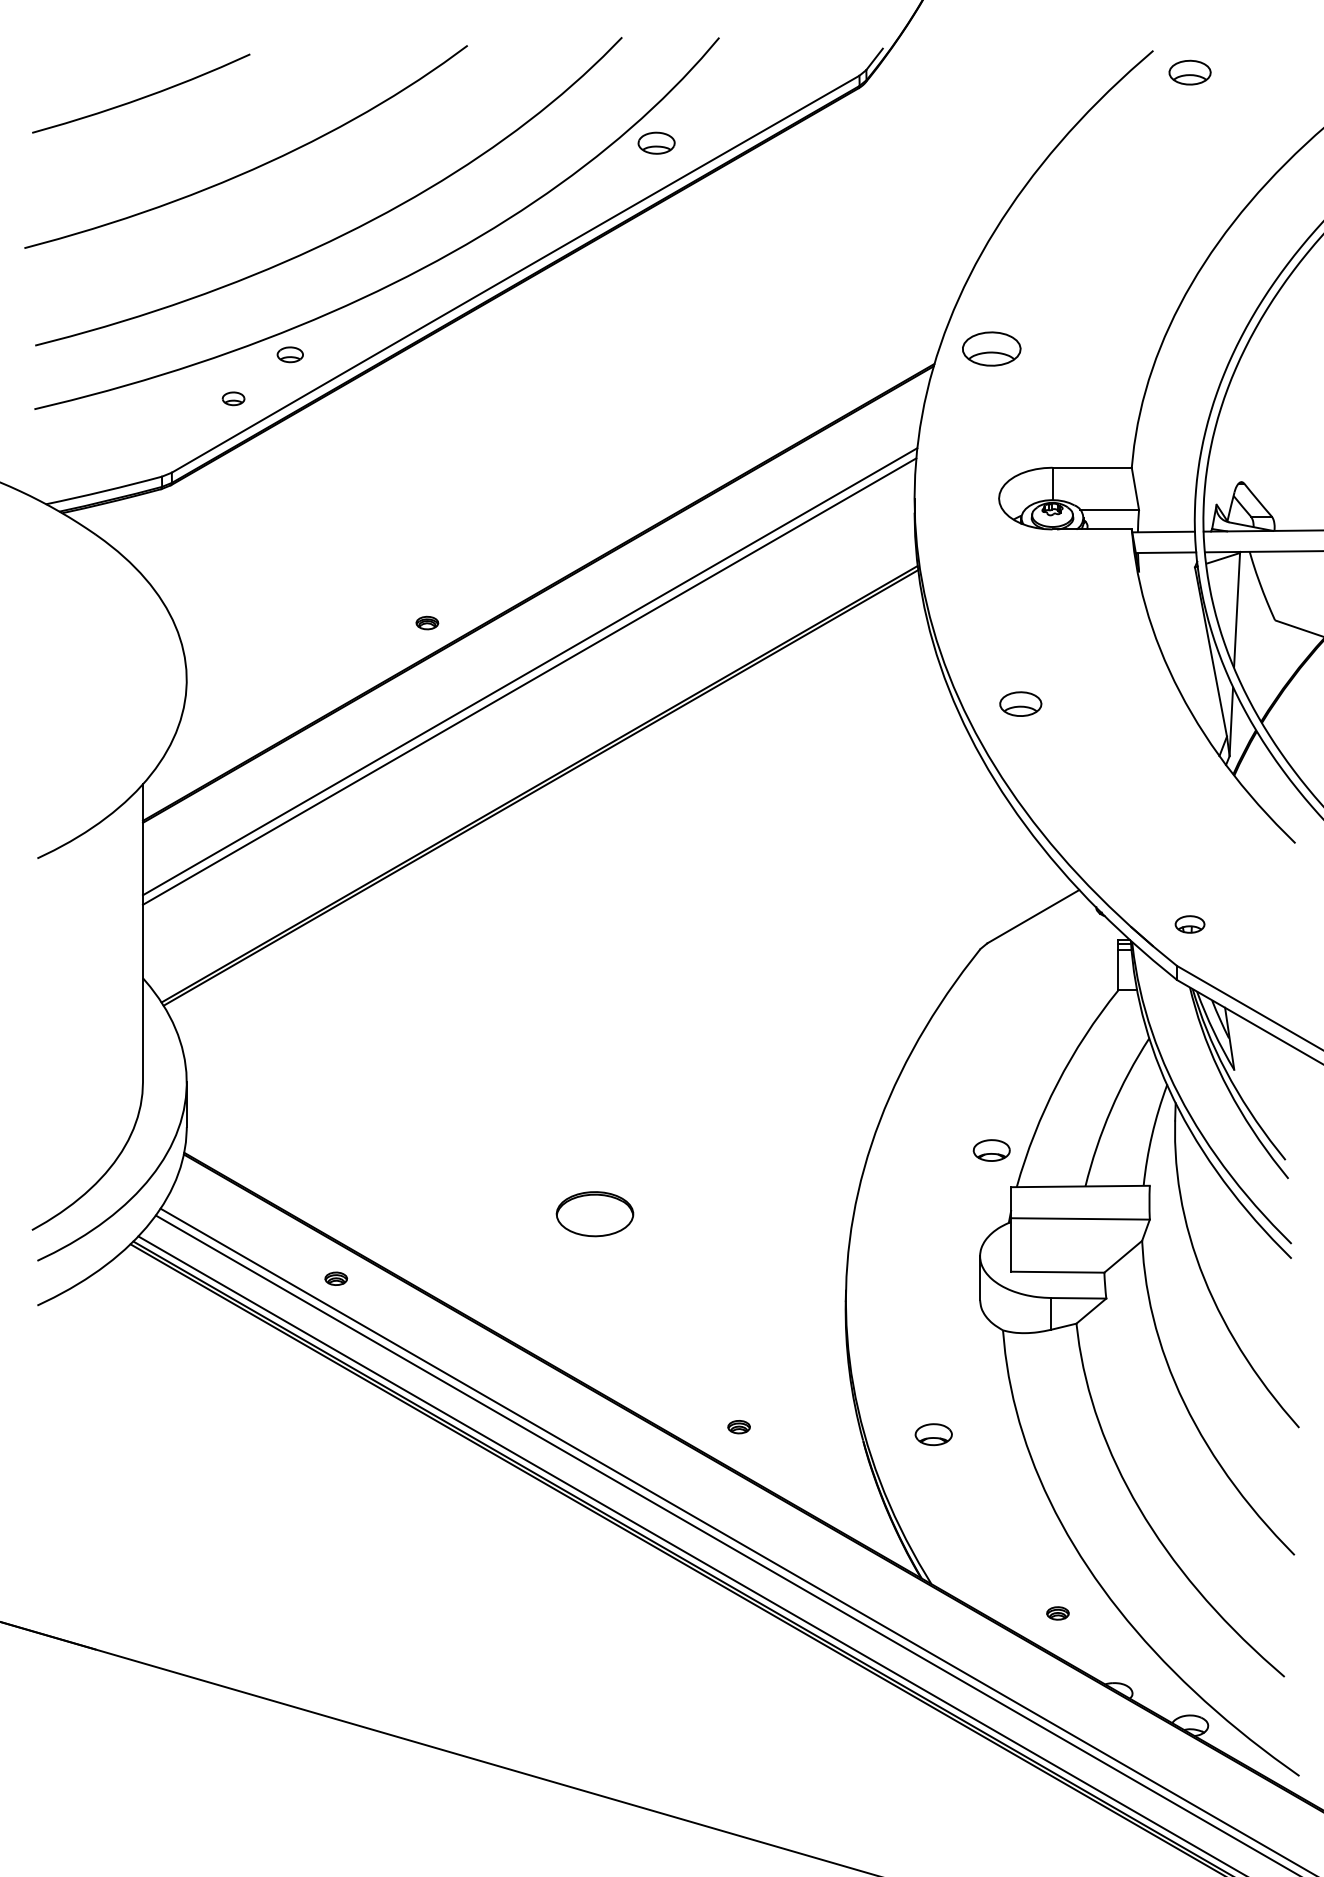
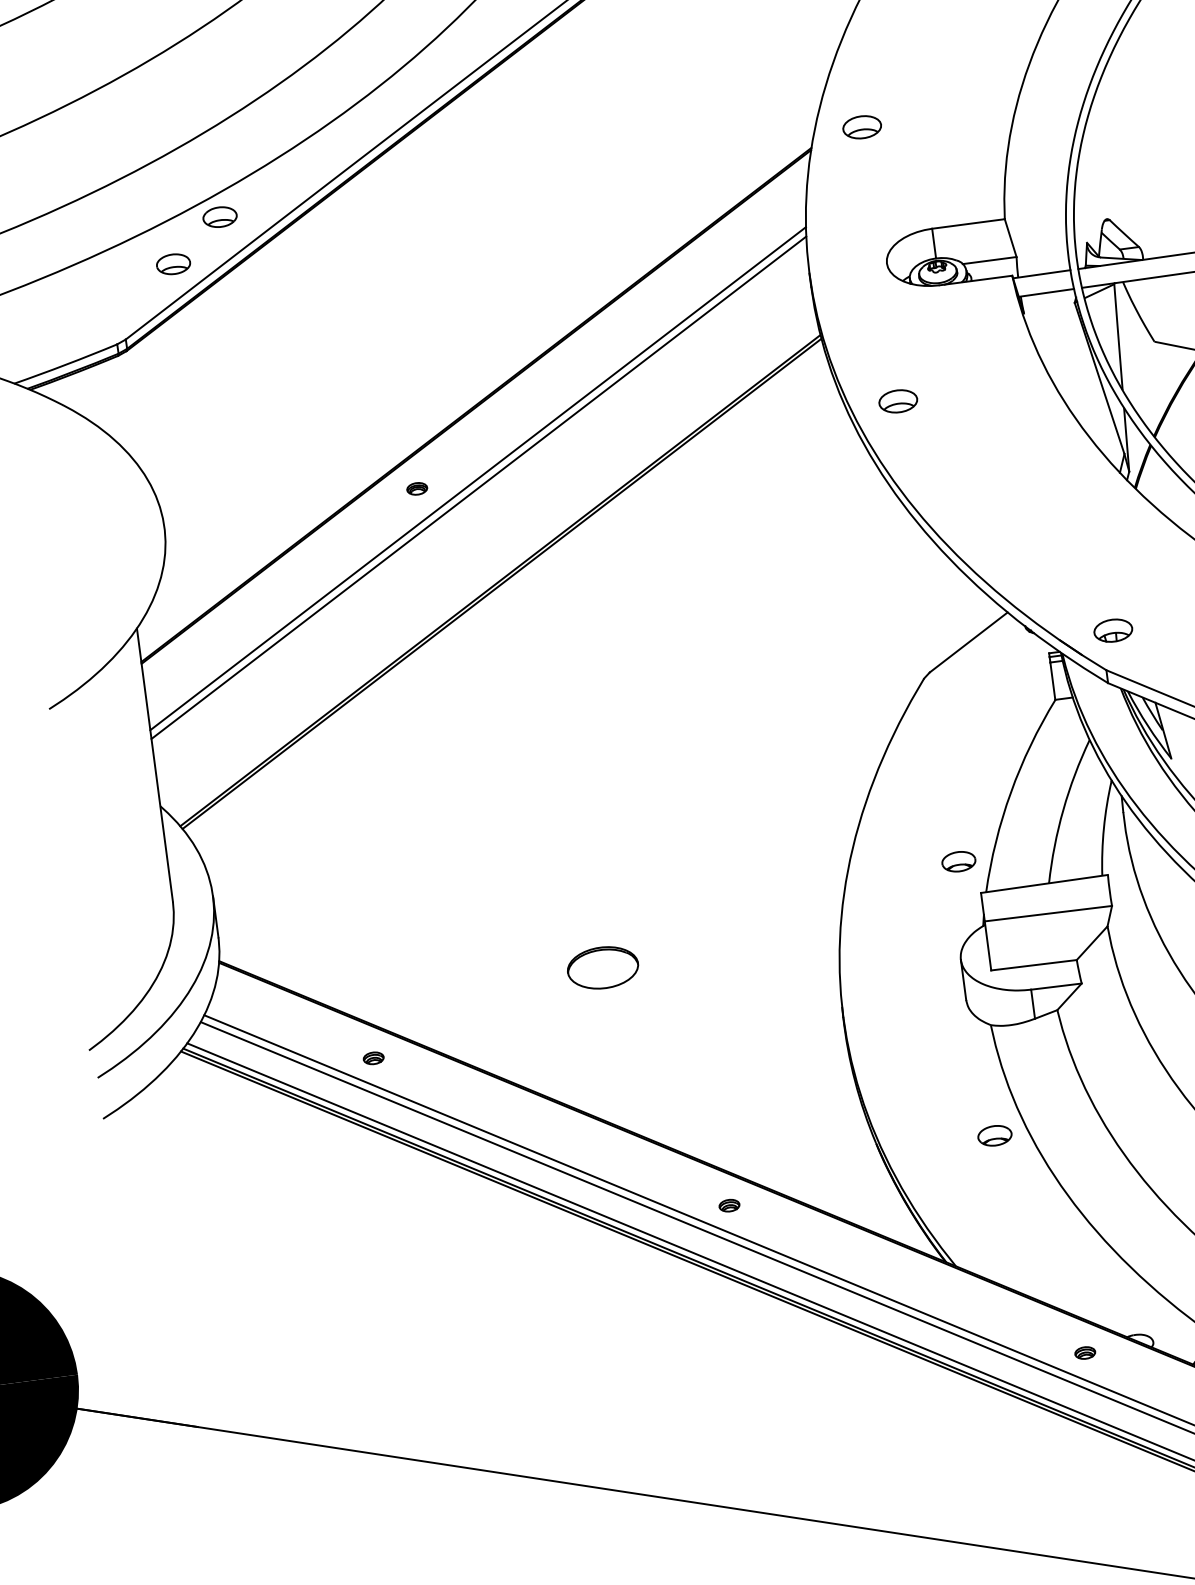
part: (991, 348) -> (861, 126), size x0.71
part: (290, 354) -> (220, 216), size x1.43
part: (233, 398) -> (173, 264), size x1.67
part: (427, 622) -> (417, 488), moved
part: (1020, 703) -> (897, 400), moved
part: (1189, 924) -> (1112, 630), size x1.43
part: (738, 1427) -> (728, 1206), moved
part: (933, 1434) -> (994, 1135), moved
part: (1057, 1613) -> (1084, 1353), moved

